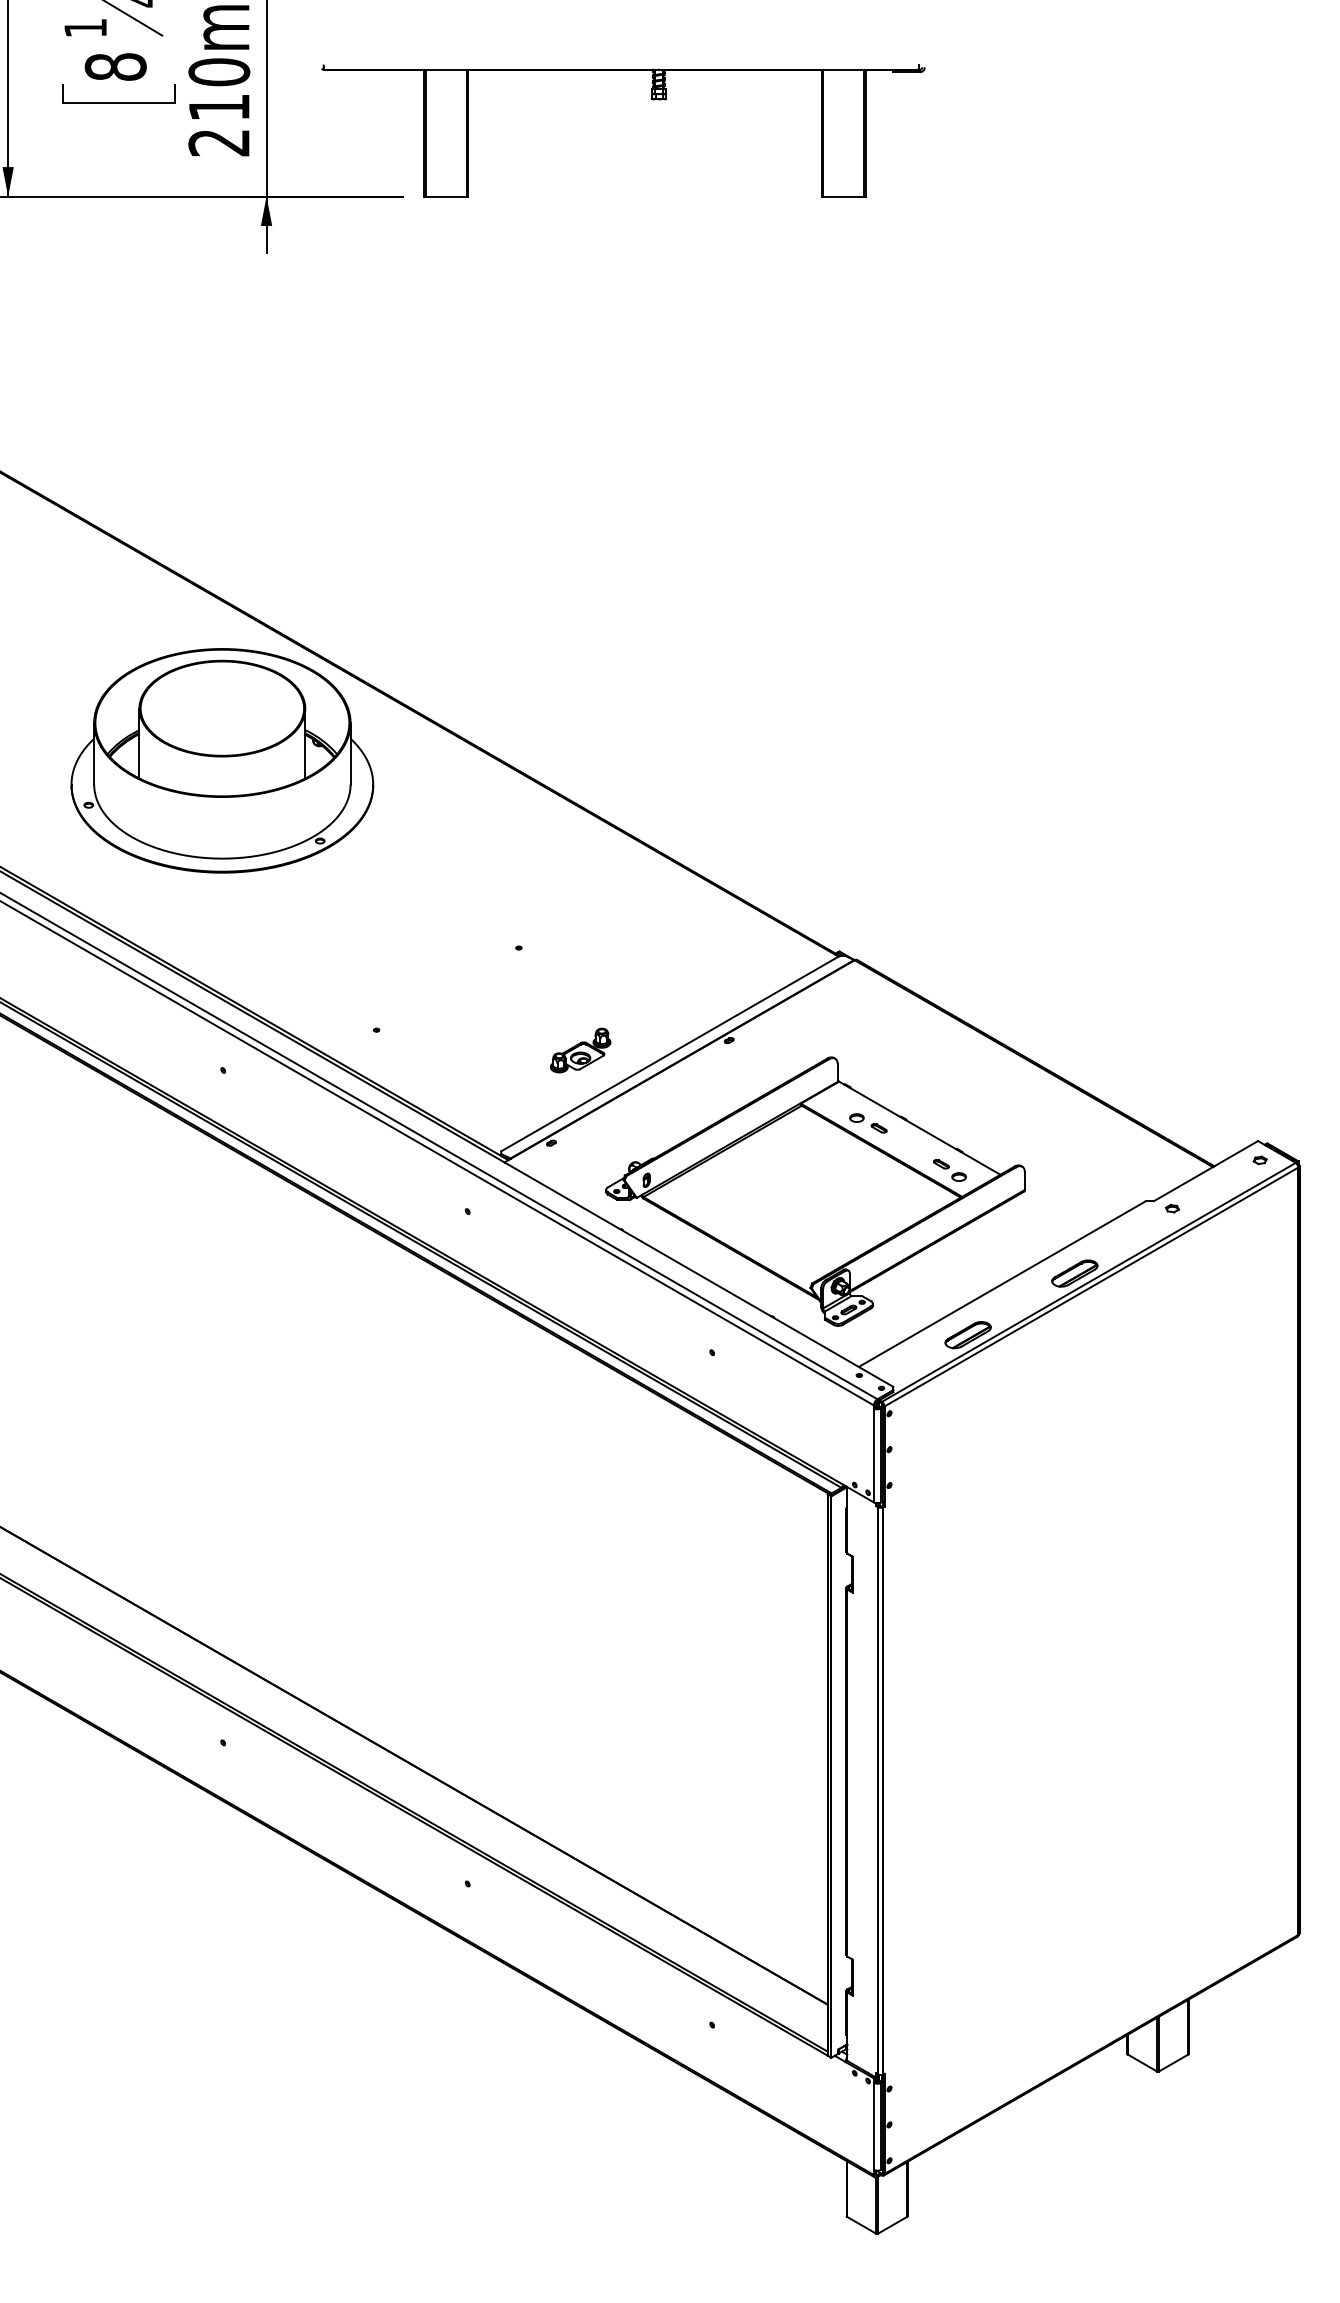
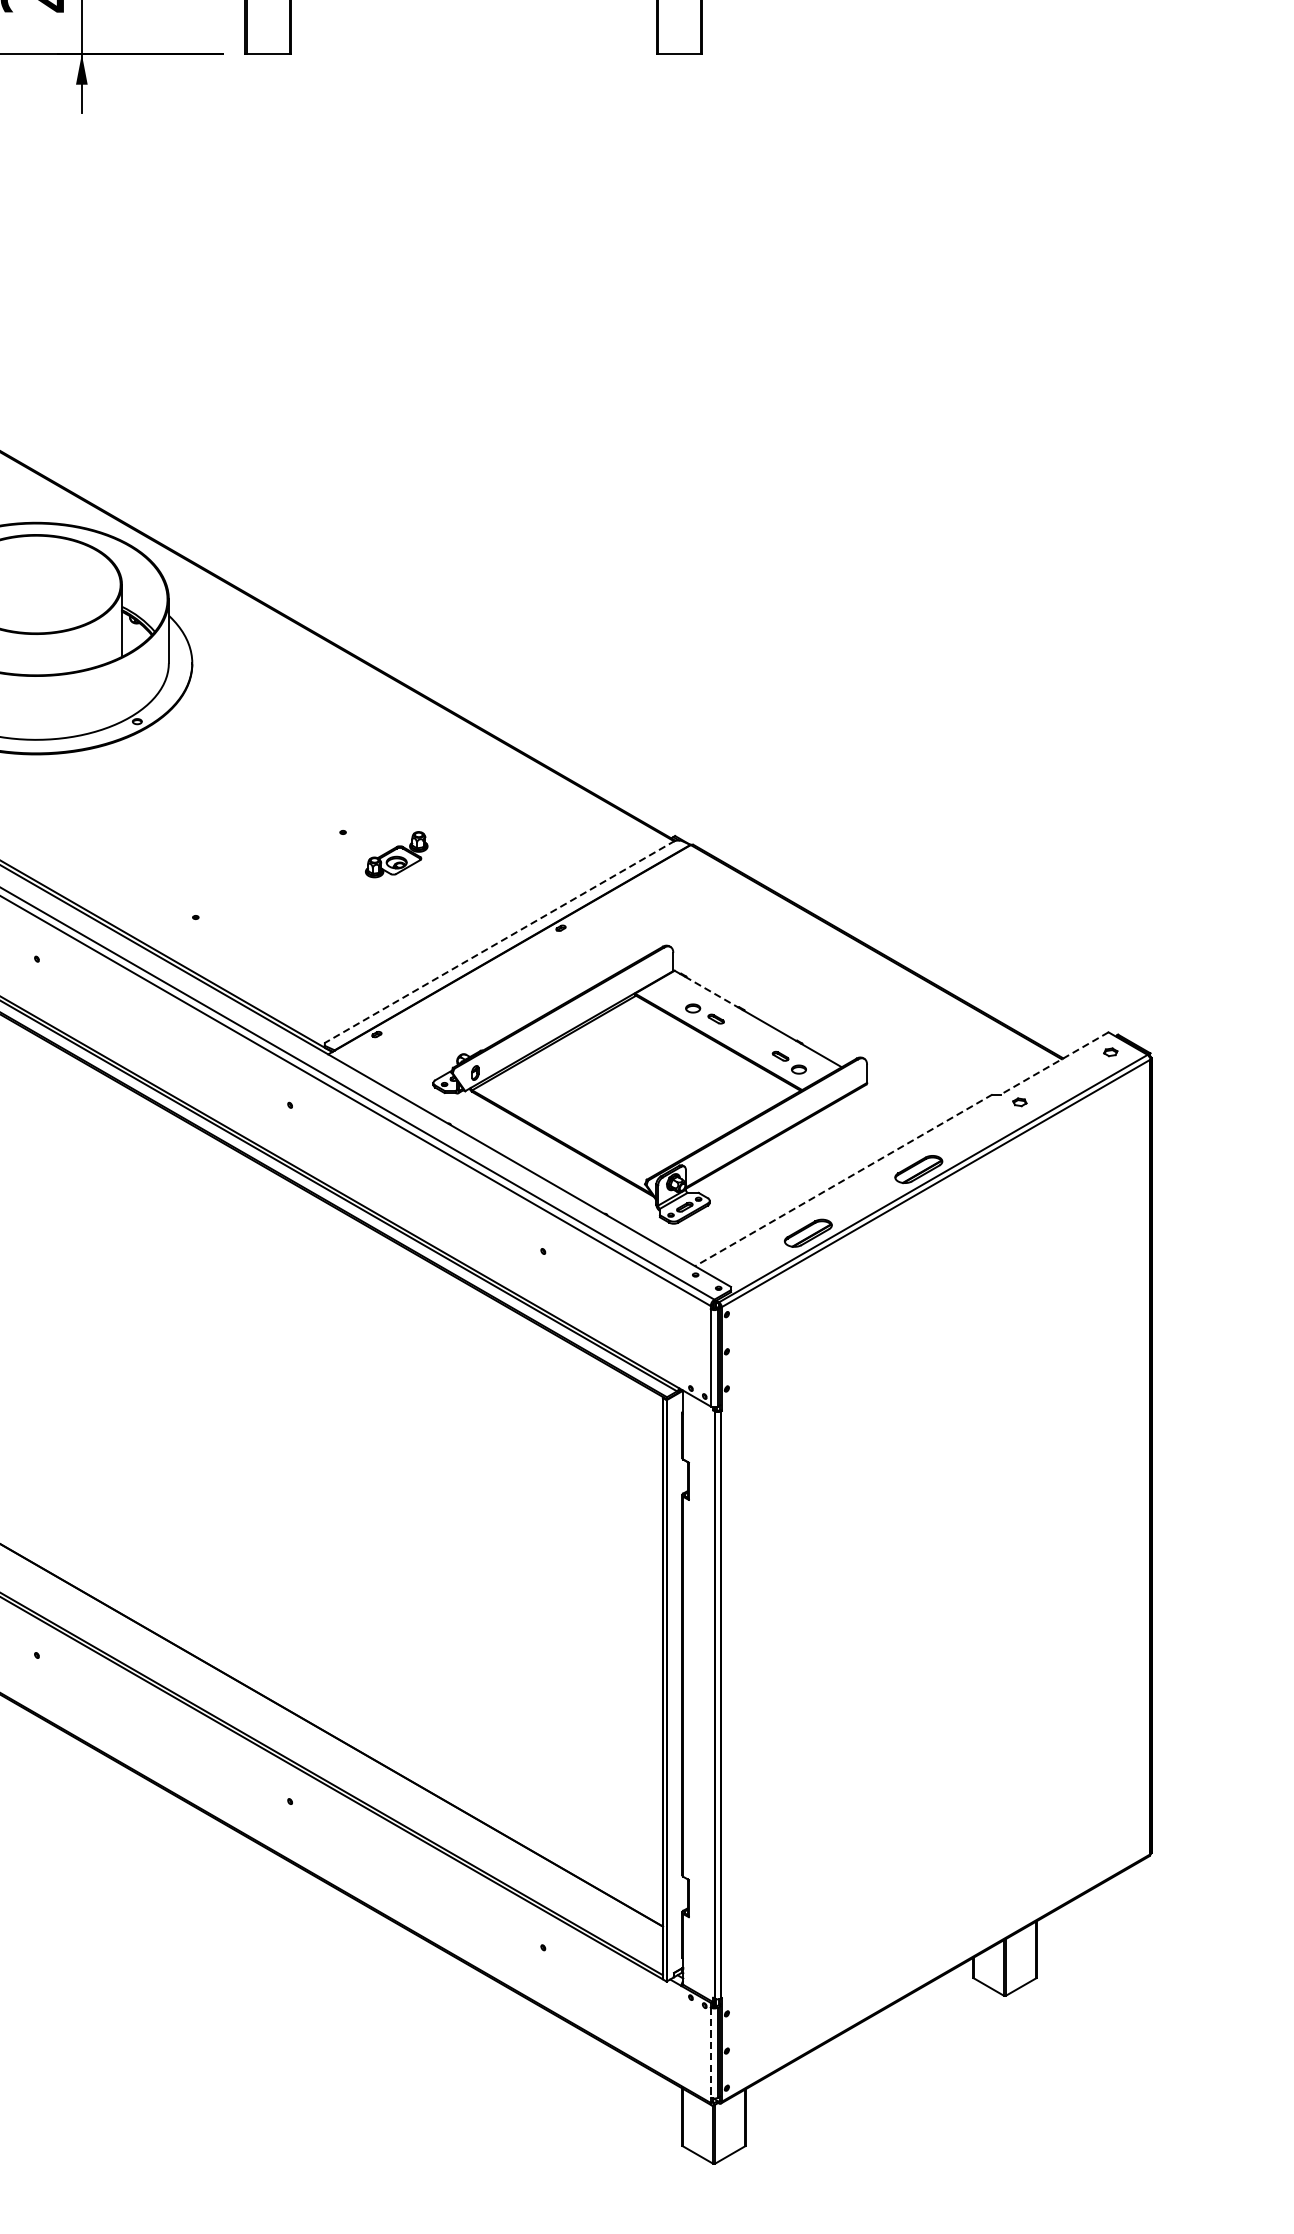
part: (580, 1050) -> (396, 854), moved
line: (669, 1053) -> (499, 941), solid -> dashed
line: (874, 1102) -> (711, 992), solid -> dashed
line: (1205, 1171) -> (1054, 1063), solid -> dashed
line: (1002, 1284) -> (843, 1180), solid -> dashed
line: (873, 2126) -> (710, 2052), solid -> dashed

